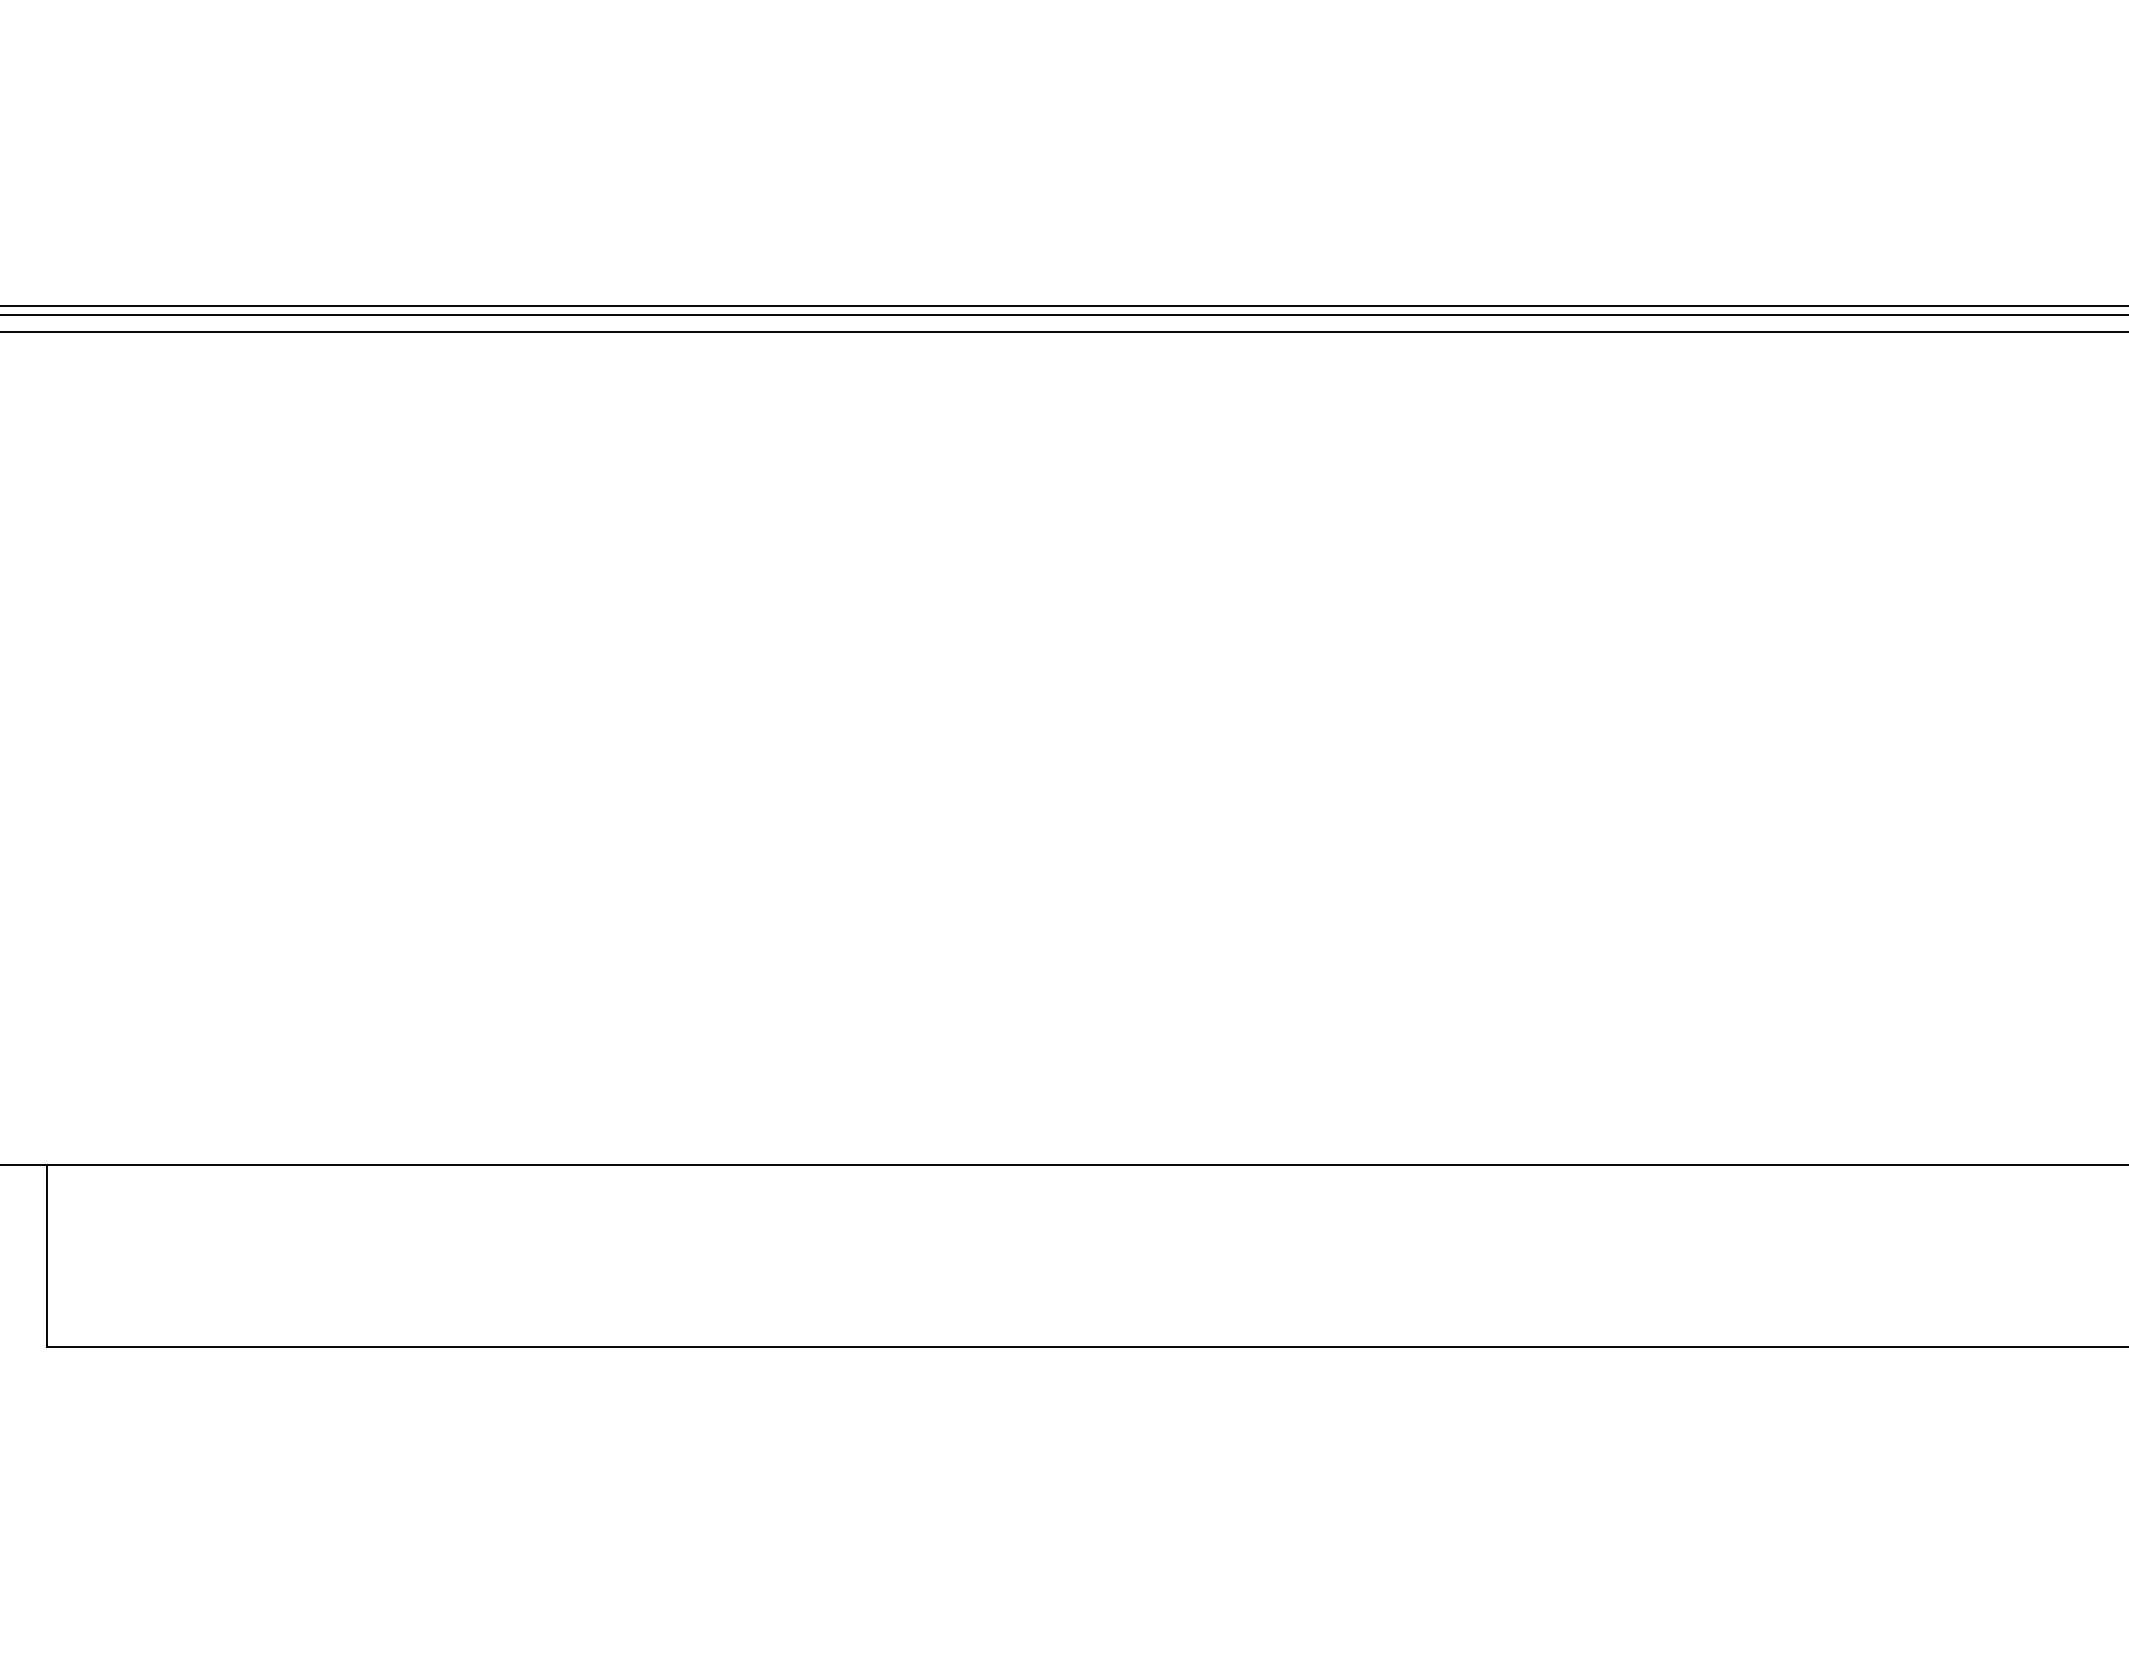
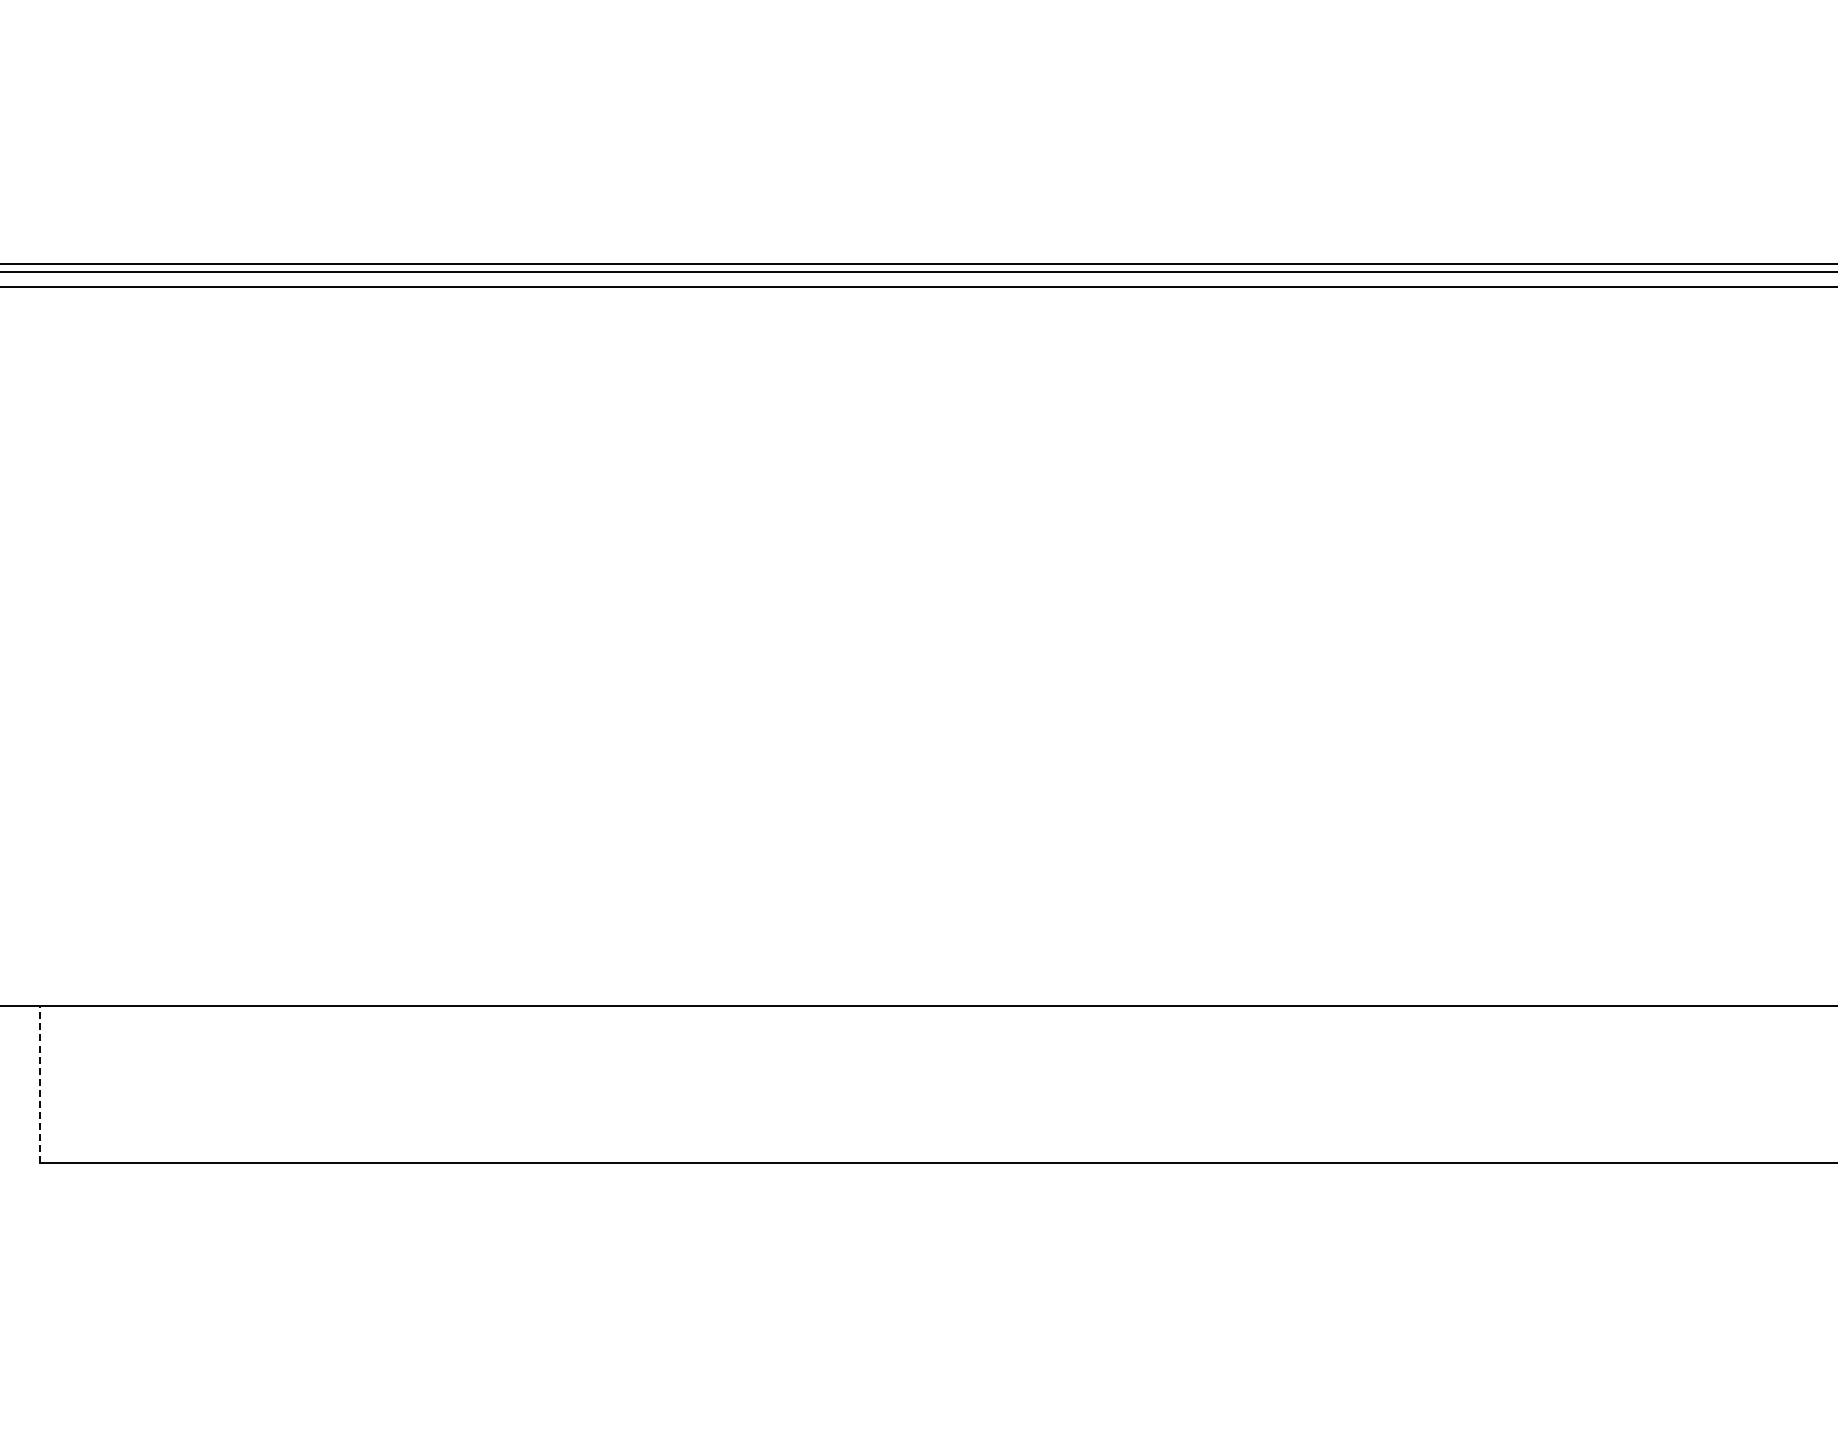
line: (47, 1256) -> (40, 1084), solid -> dashed

